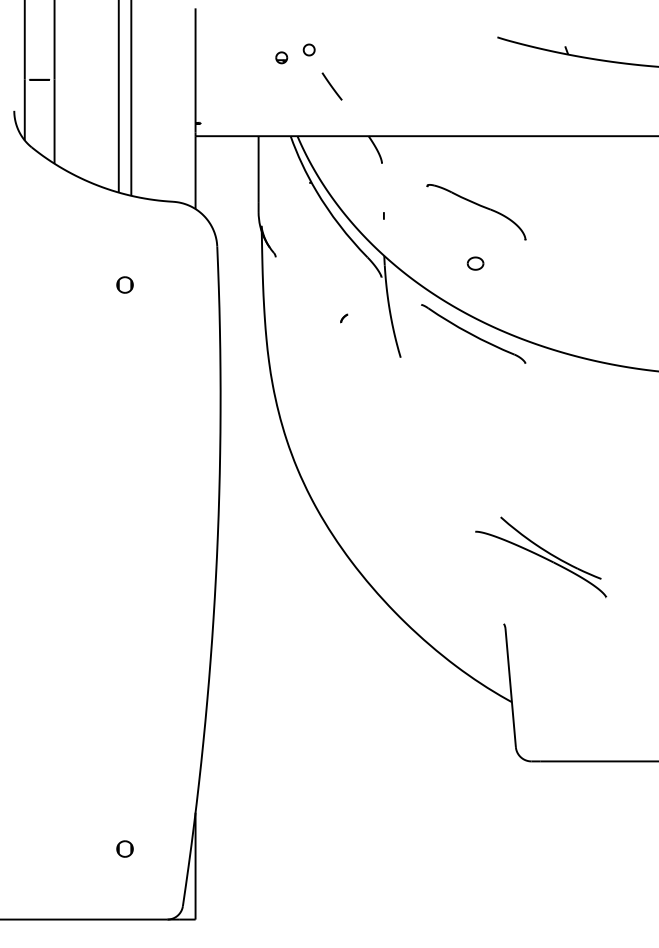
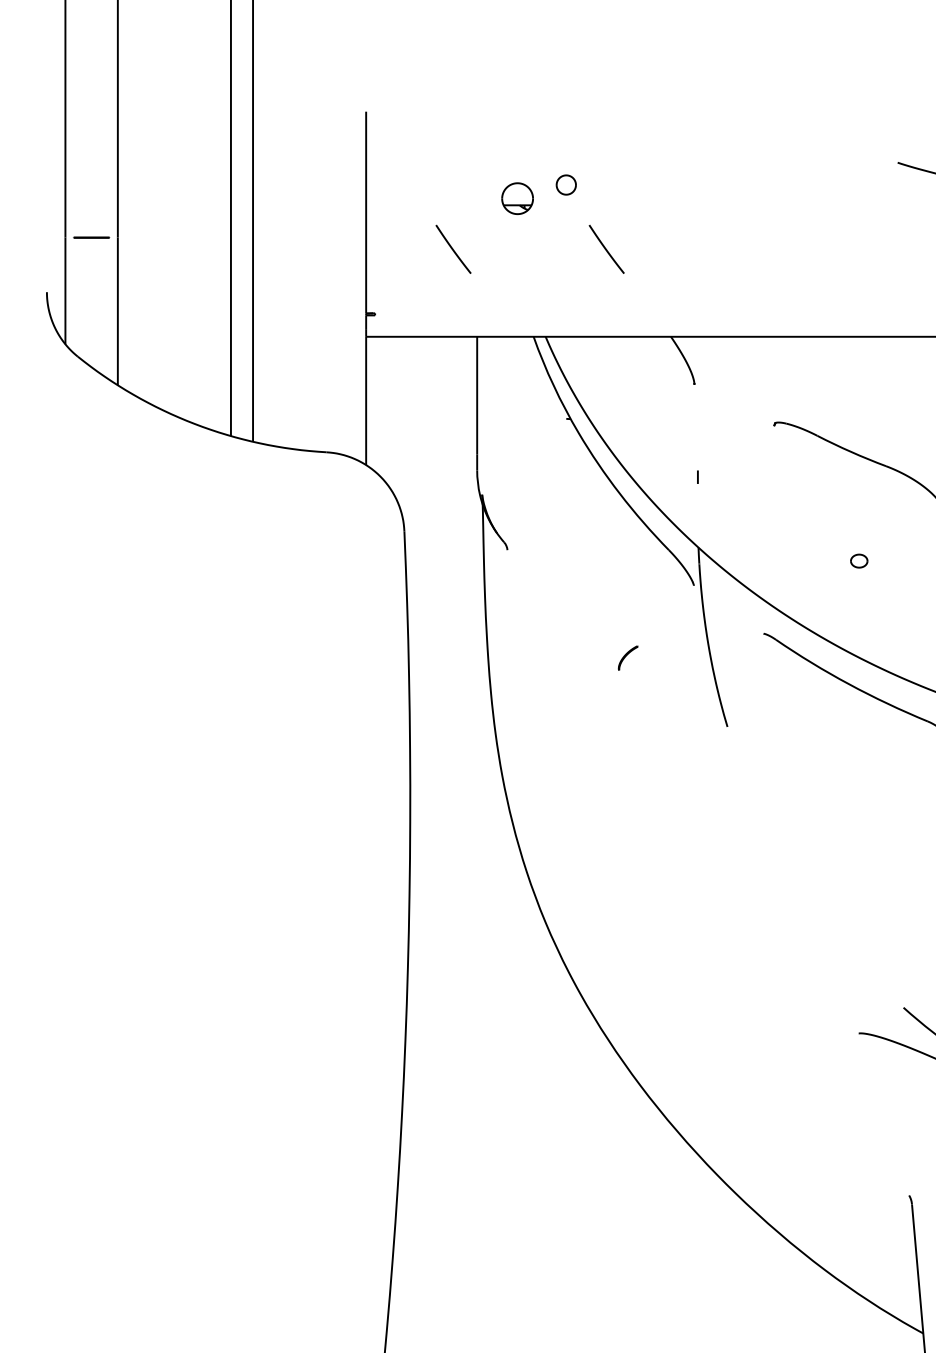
part: (281, 57) -> (517, 198), size x1.6
line: (244, 86) -> (452, 249), added
part: (475, 263) -> (859, 560), size x0.6
part: (124, 284) -> (241, 597), removed
part: (344, 318) -> (628, 657), size x1.6

